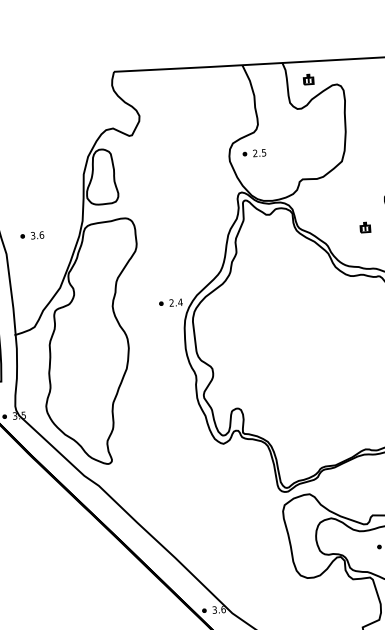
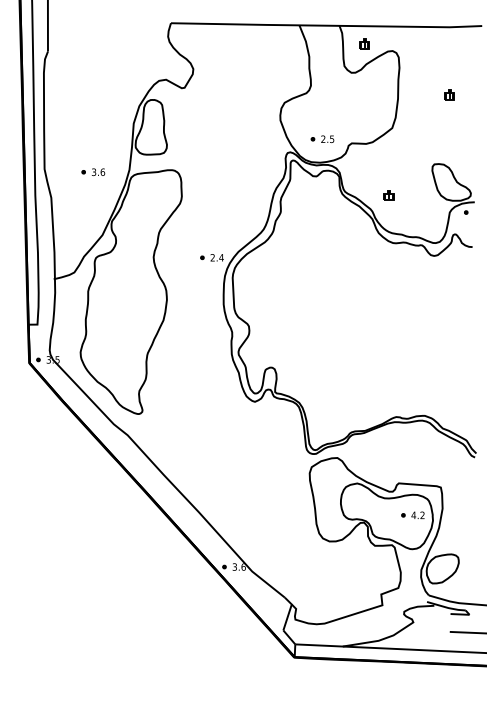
part: (254, 152) -> (322, 138), moved
part: (364, 227) -> (388, 195), moved
part: (32, 235) -> (93, 171), moved

